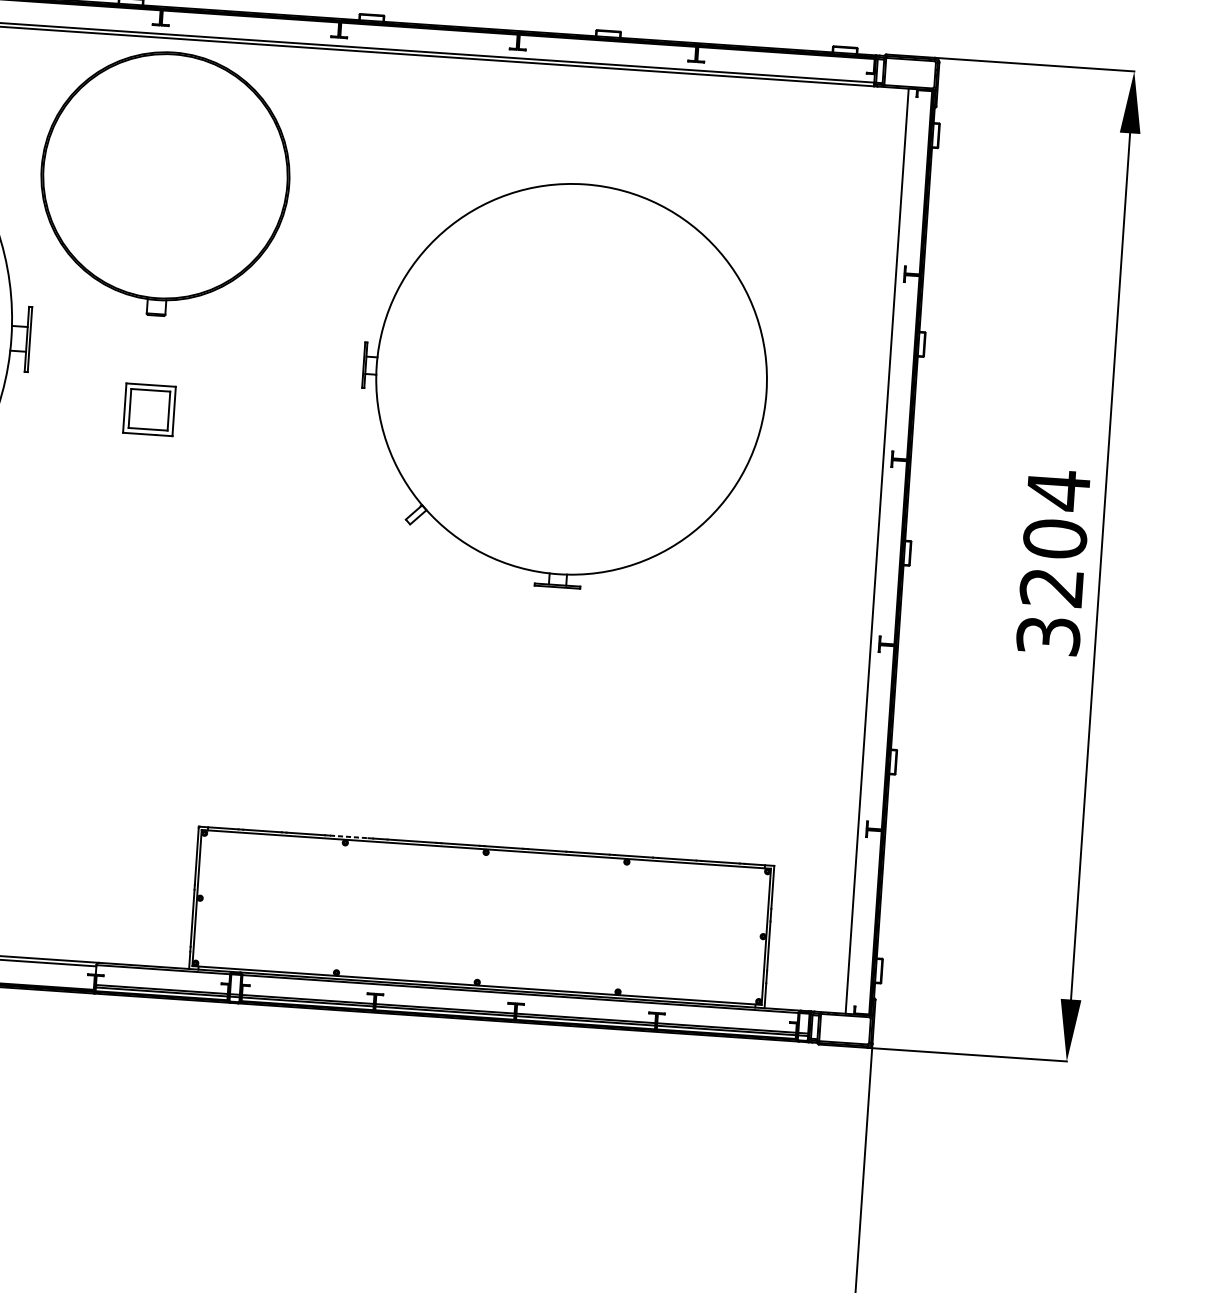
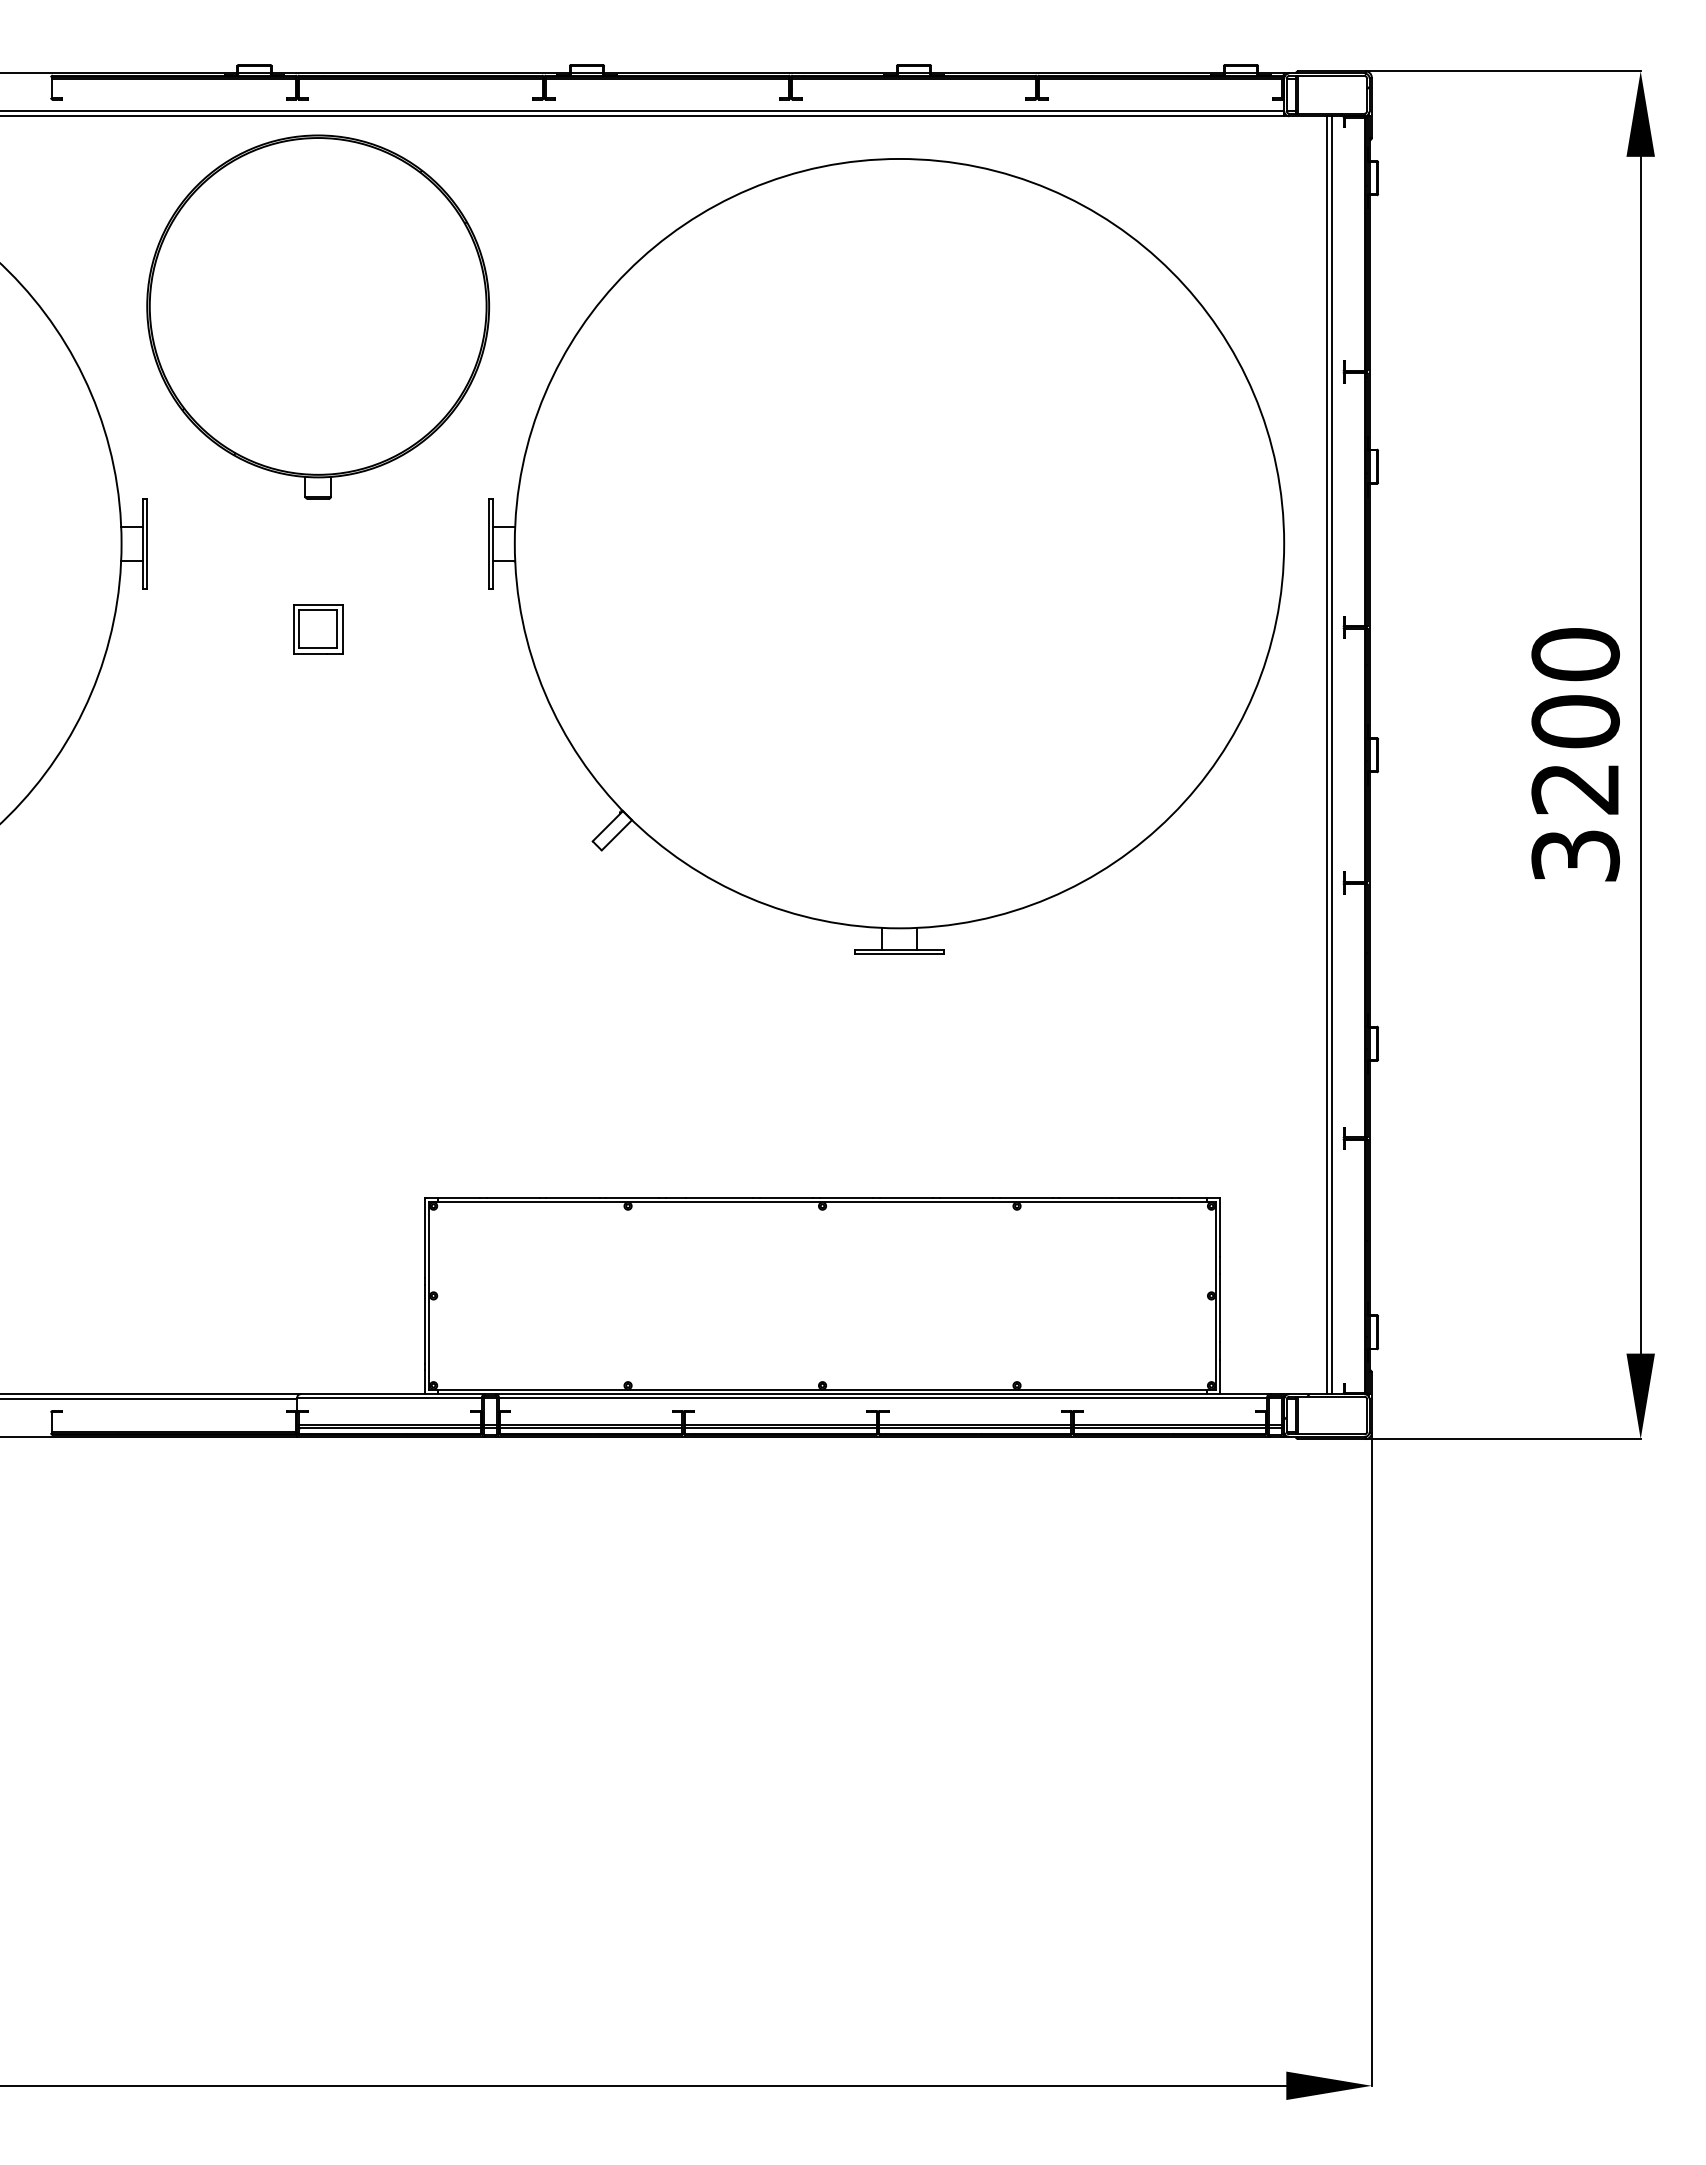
part: (564, 385) -> (886, 556), size x1.43
part: (149, 410) -> (318, 629), size x0.71
text: (1058, 490) -> (1575, 654), 3204 -> 3200
line: (873, 551) -> (1326, 755), added
line: (349, 836) -> (632, 1197), dashed -> solid

